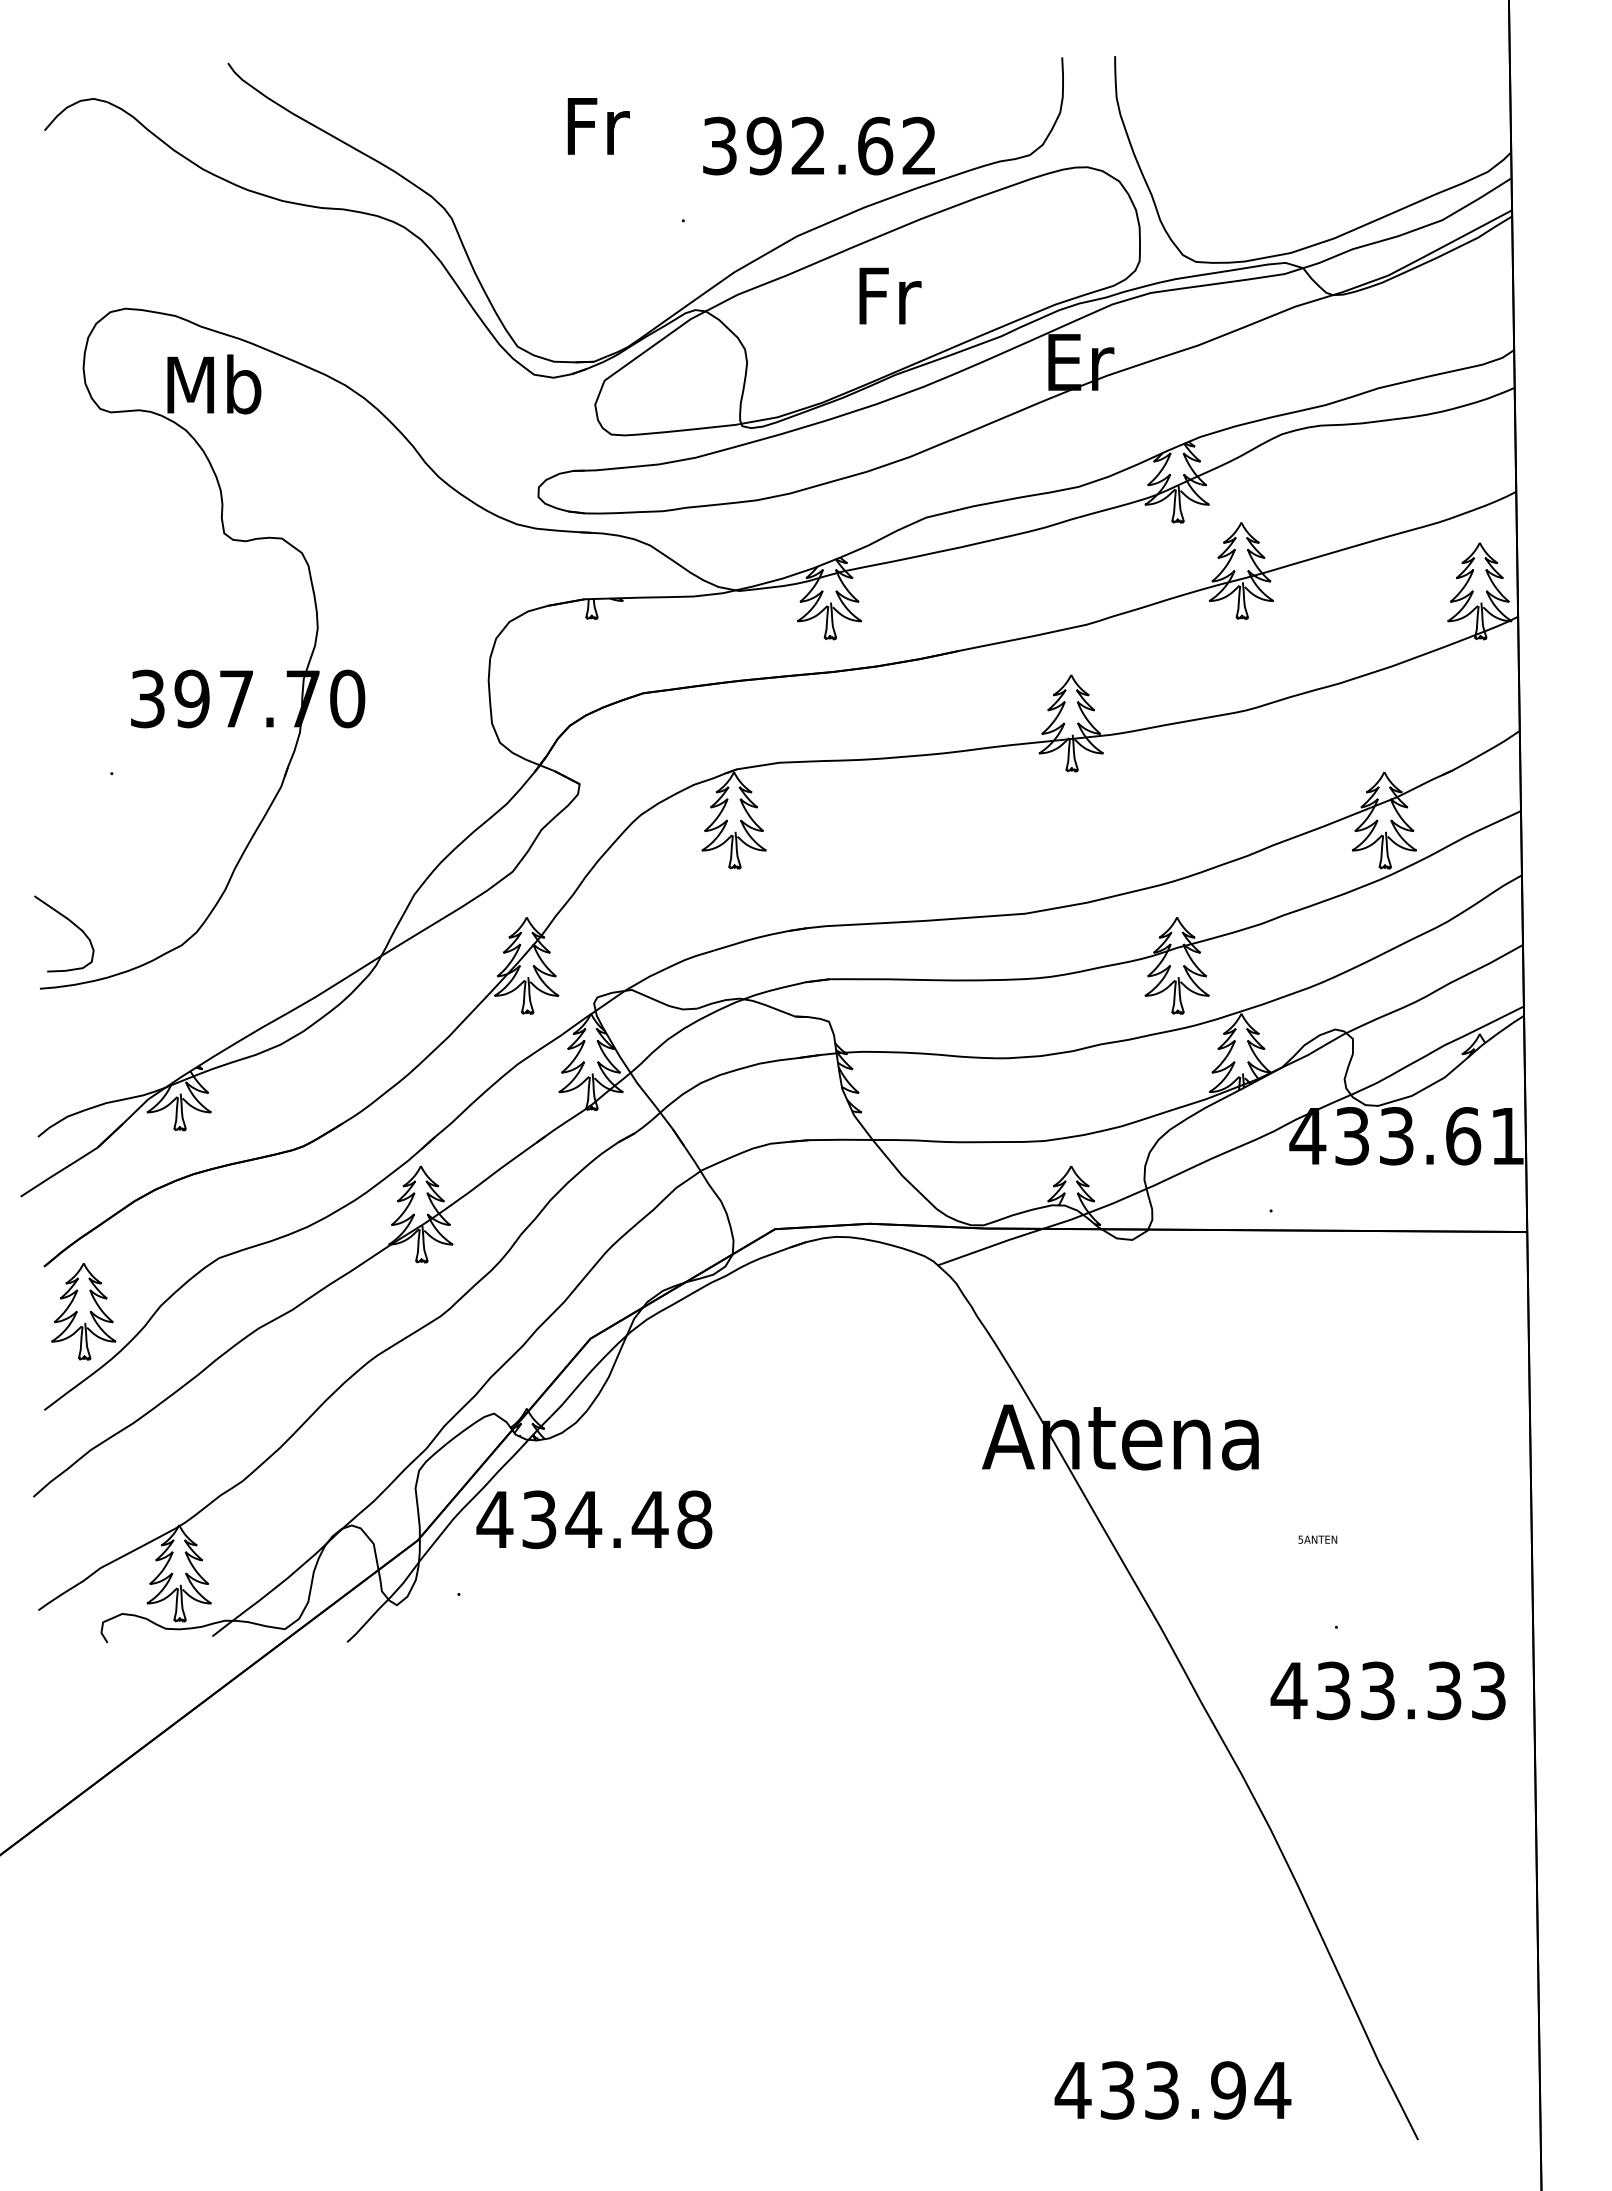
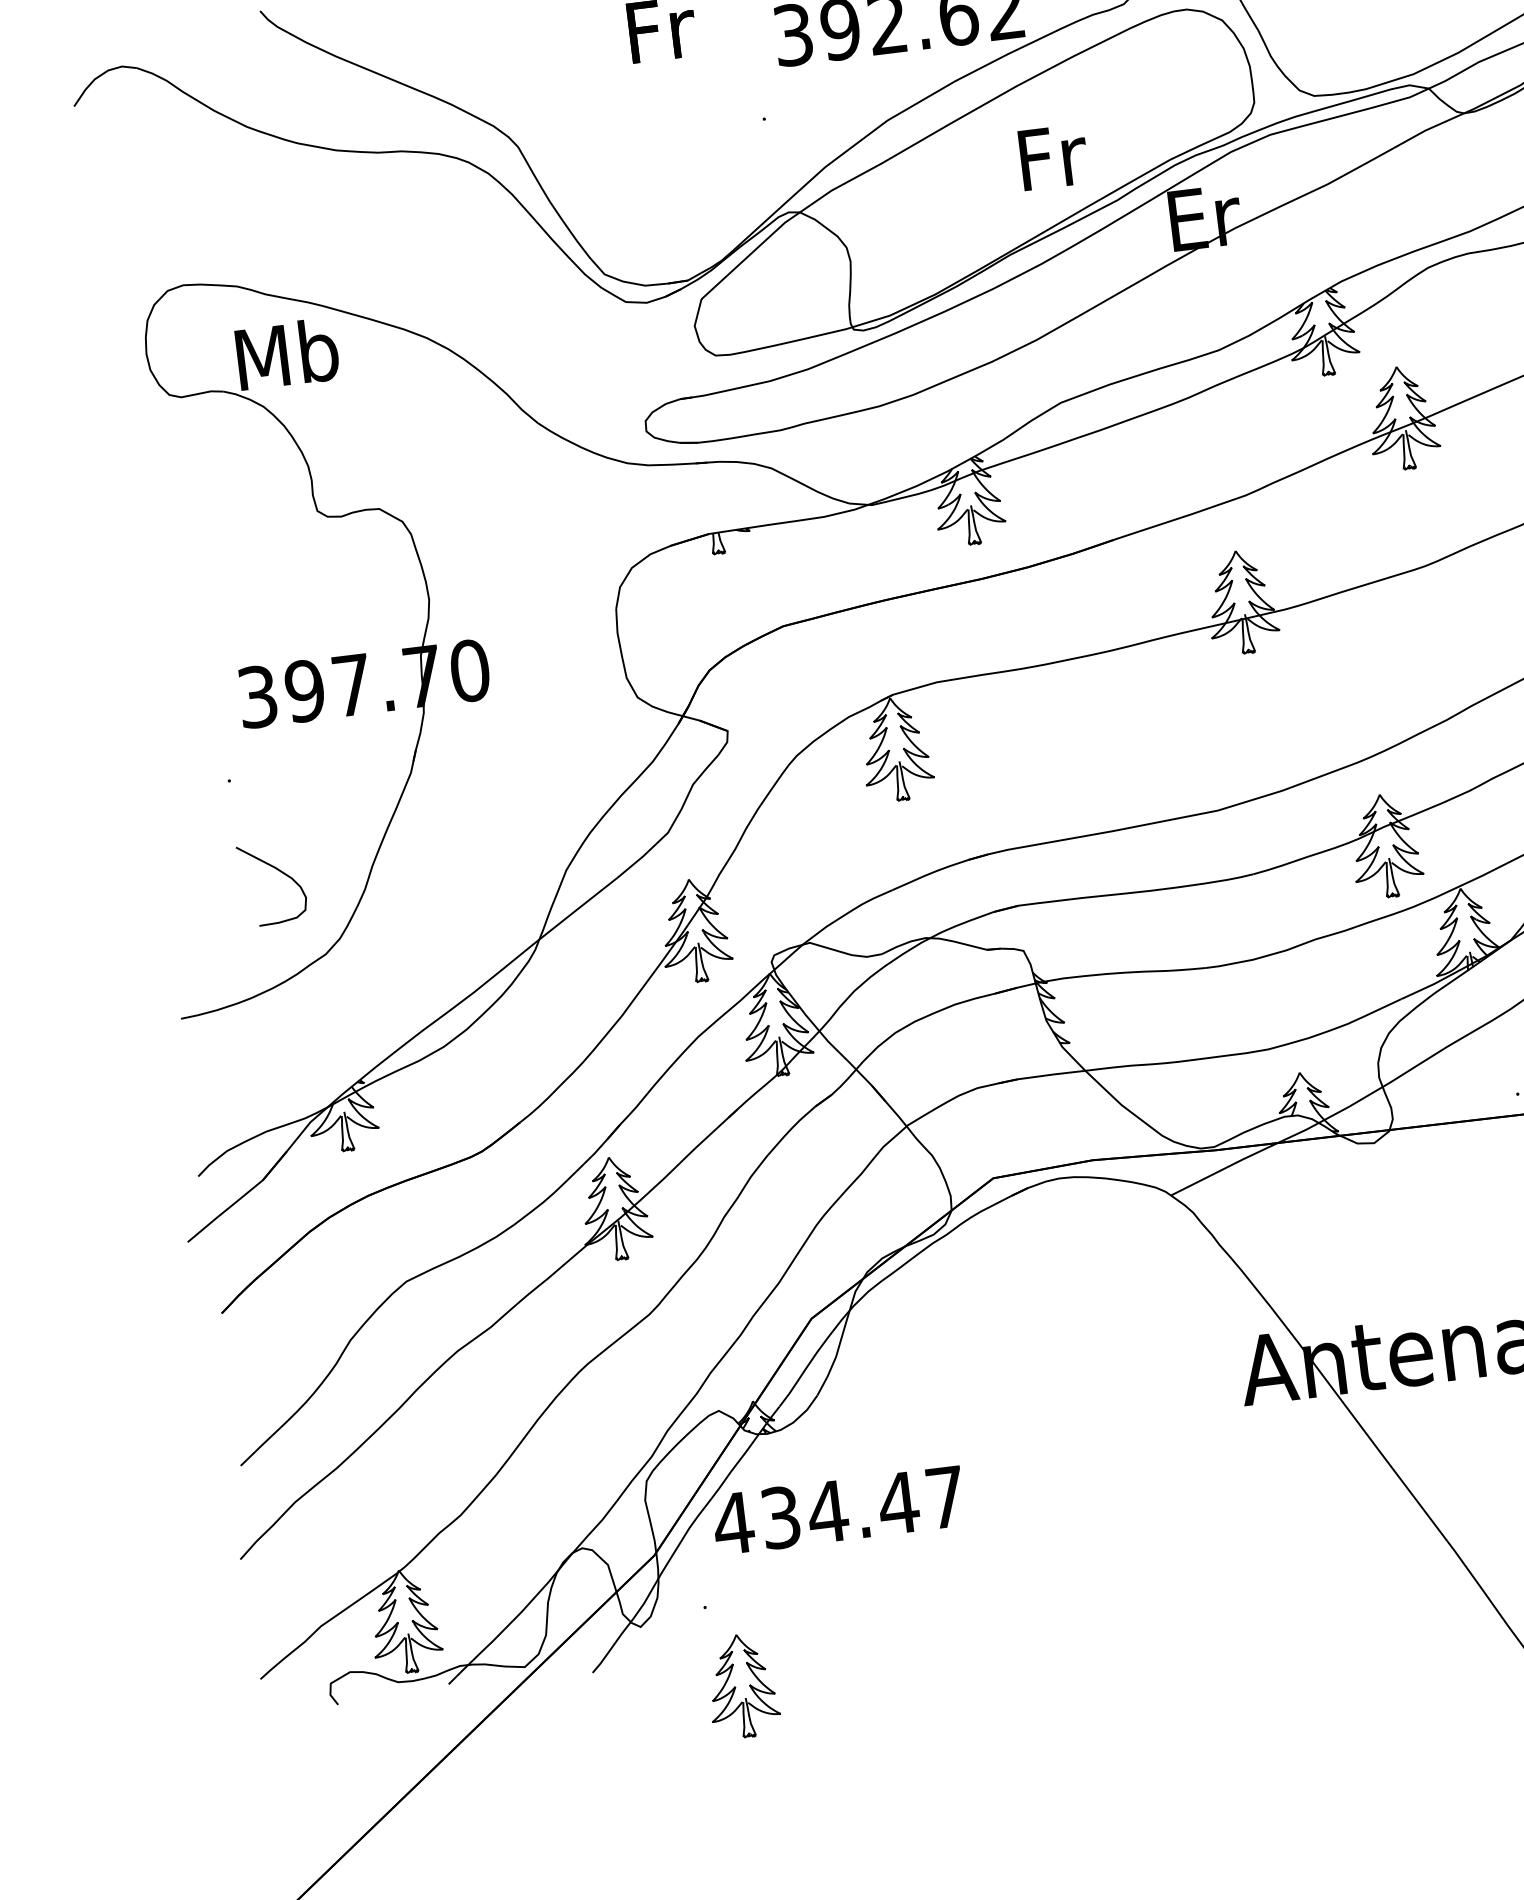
text: (890, 295) -> (1053, 156), moved
curve: (71, 923) -> (278, 871), moved
part: (83, 1311) -> (742, 1686), moved
text: (694, 1519) -> (945, 1497), 434.48 -> 434.47

